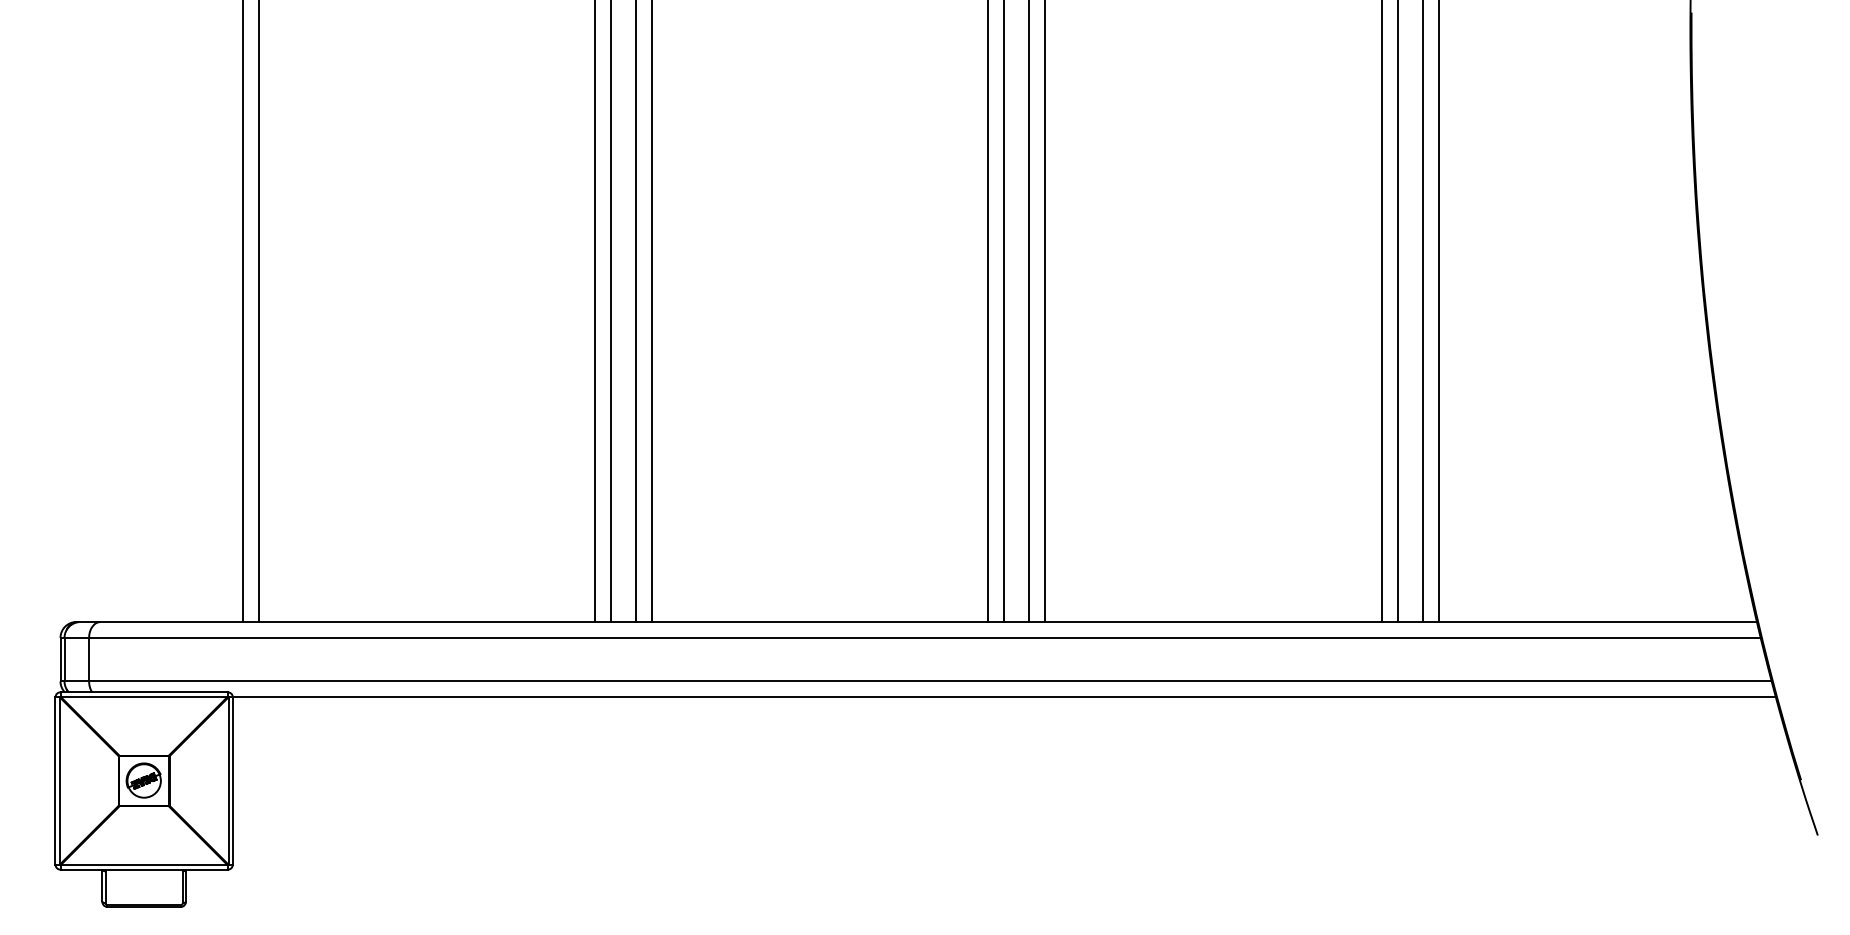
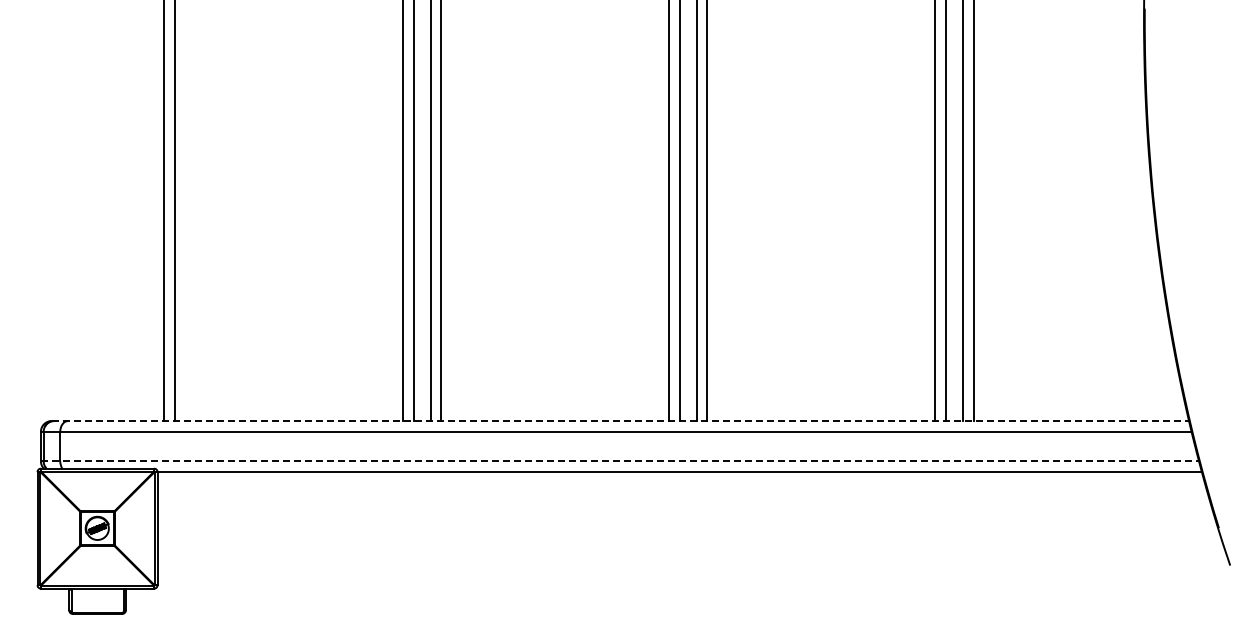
line: (916, 622) -> (620, 421), solid -> dashed
line: (916, 681) -> (620, 461), solid -> dashed

